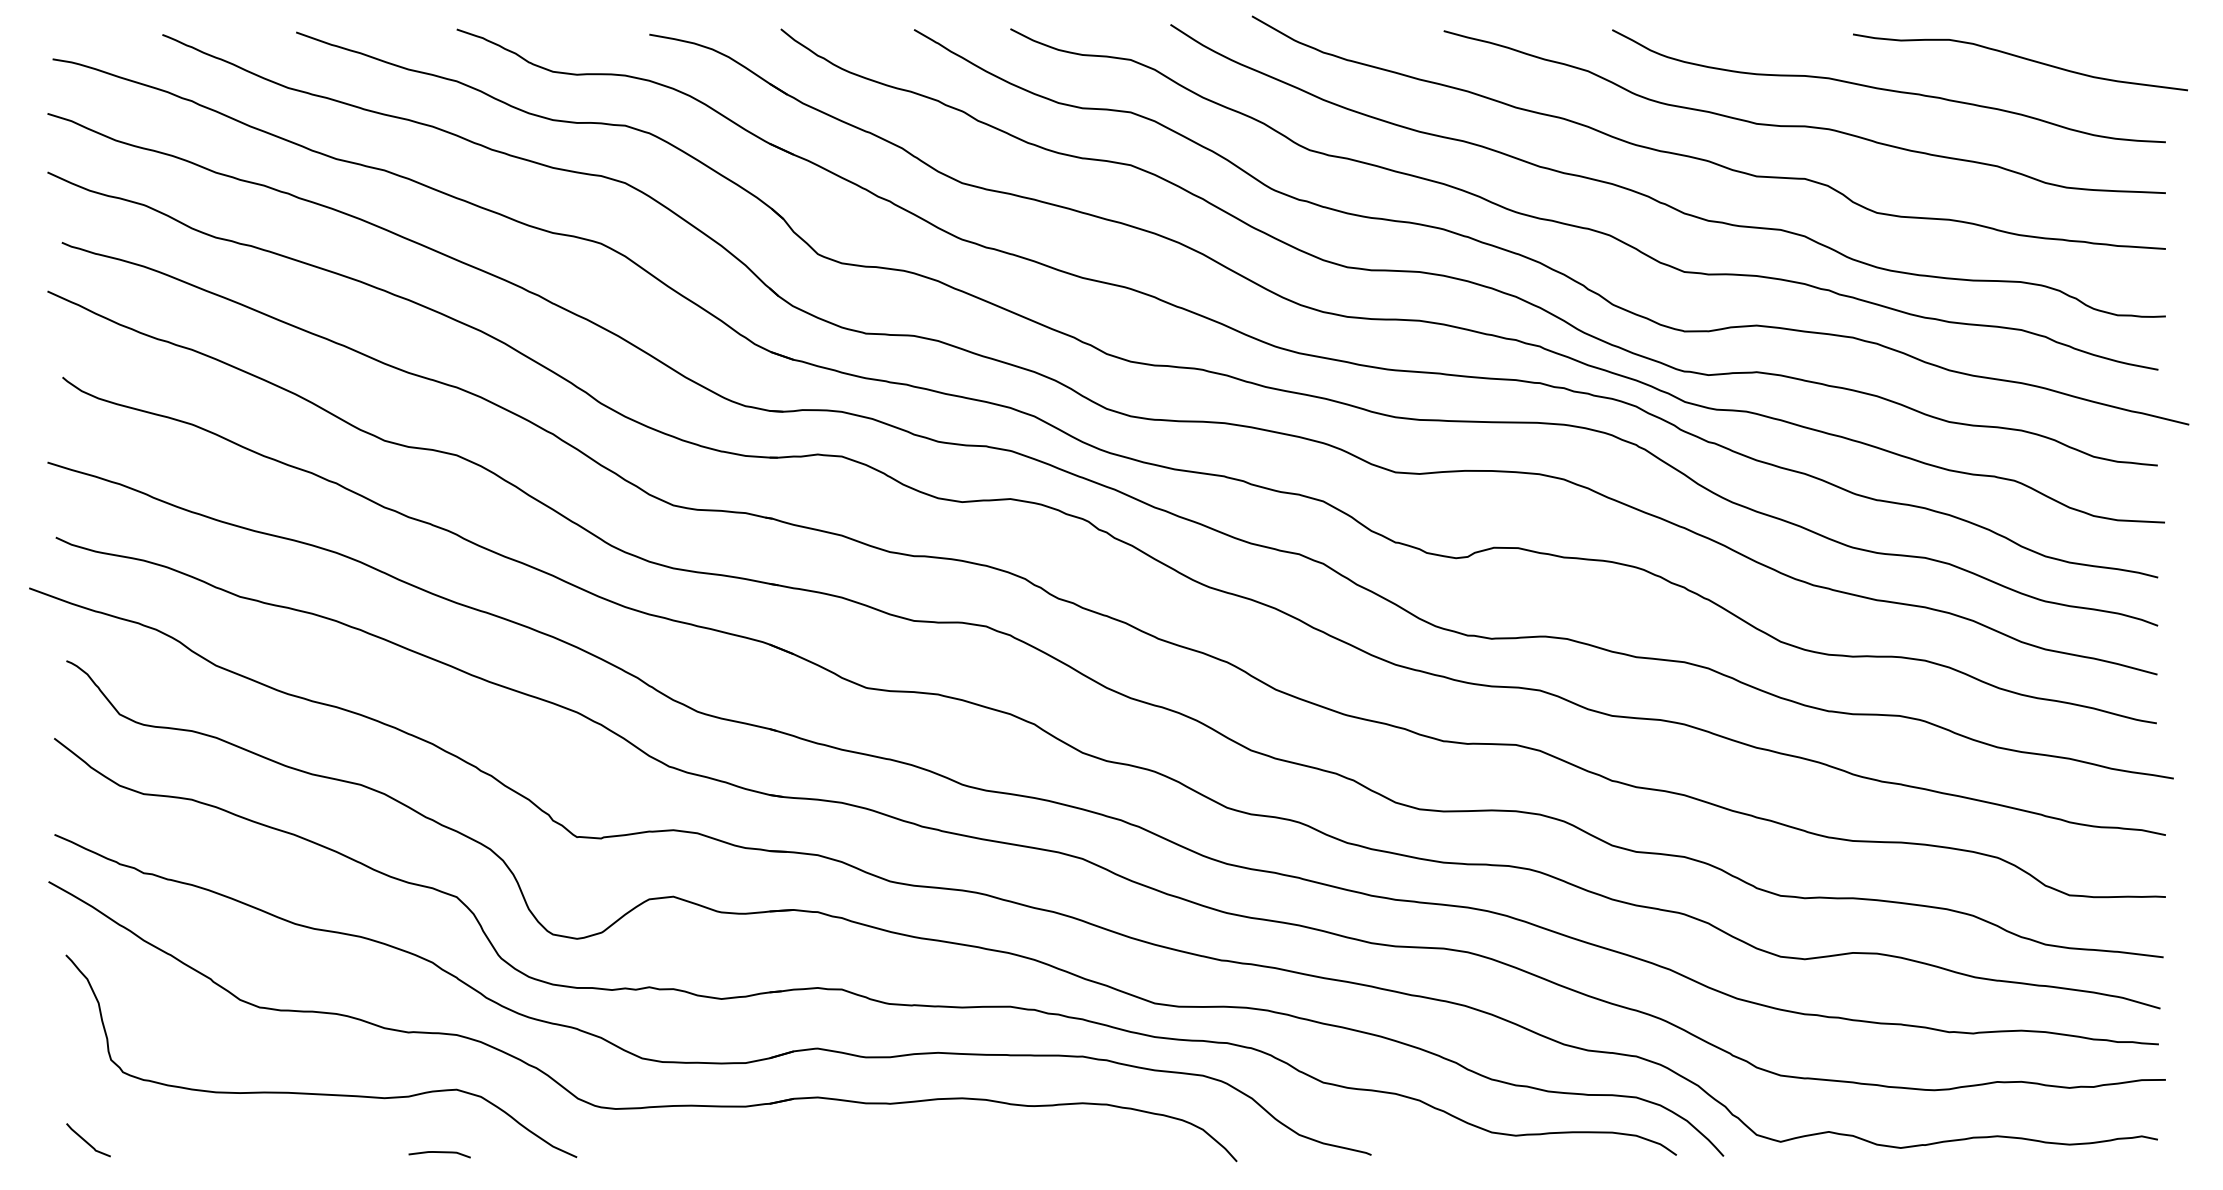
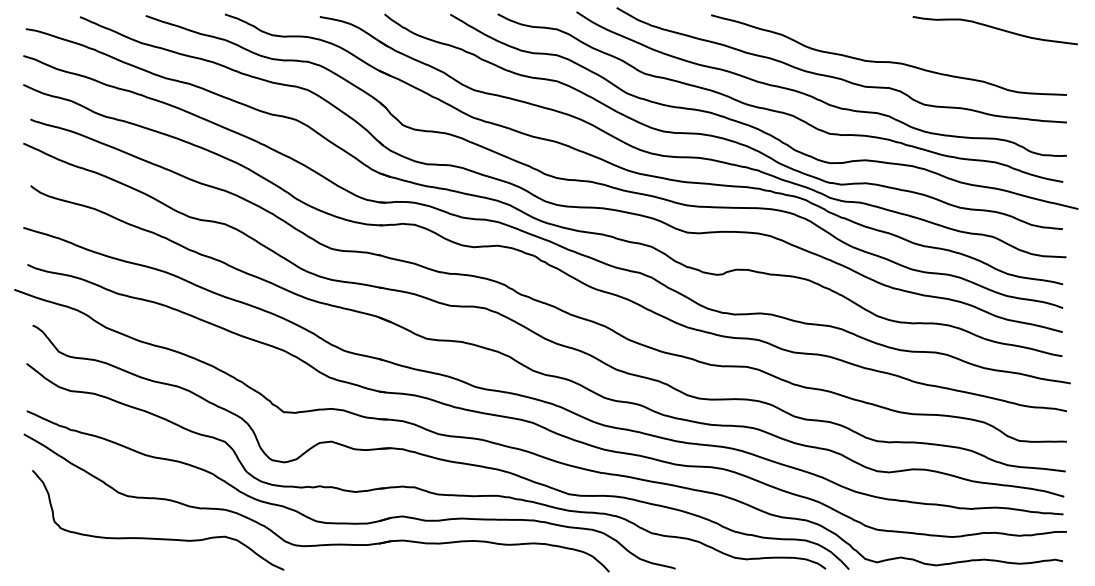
curve: (1888, 88) -> (930, 43), removed
line: (86, 1140) -> (42, 561), removed
curve: (439, 1154) -> (216, 568), removed

